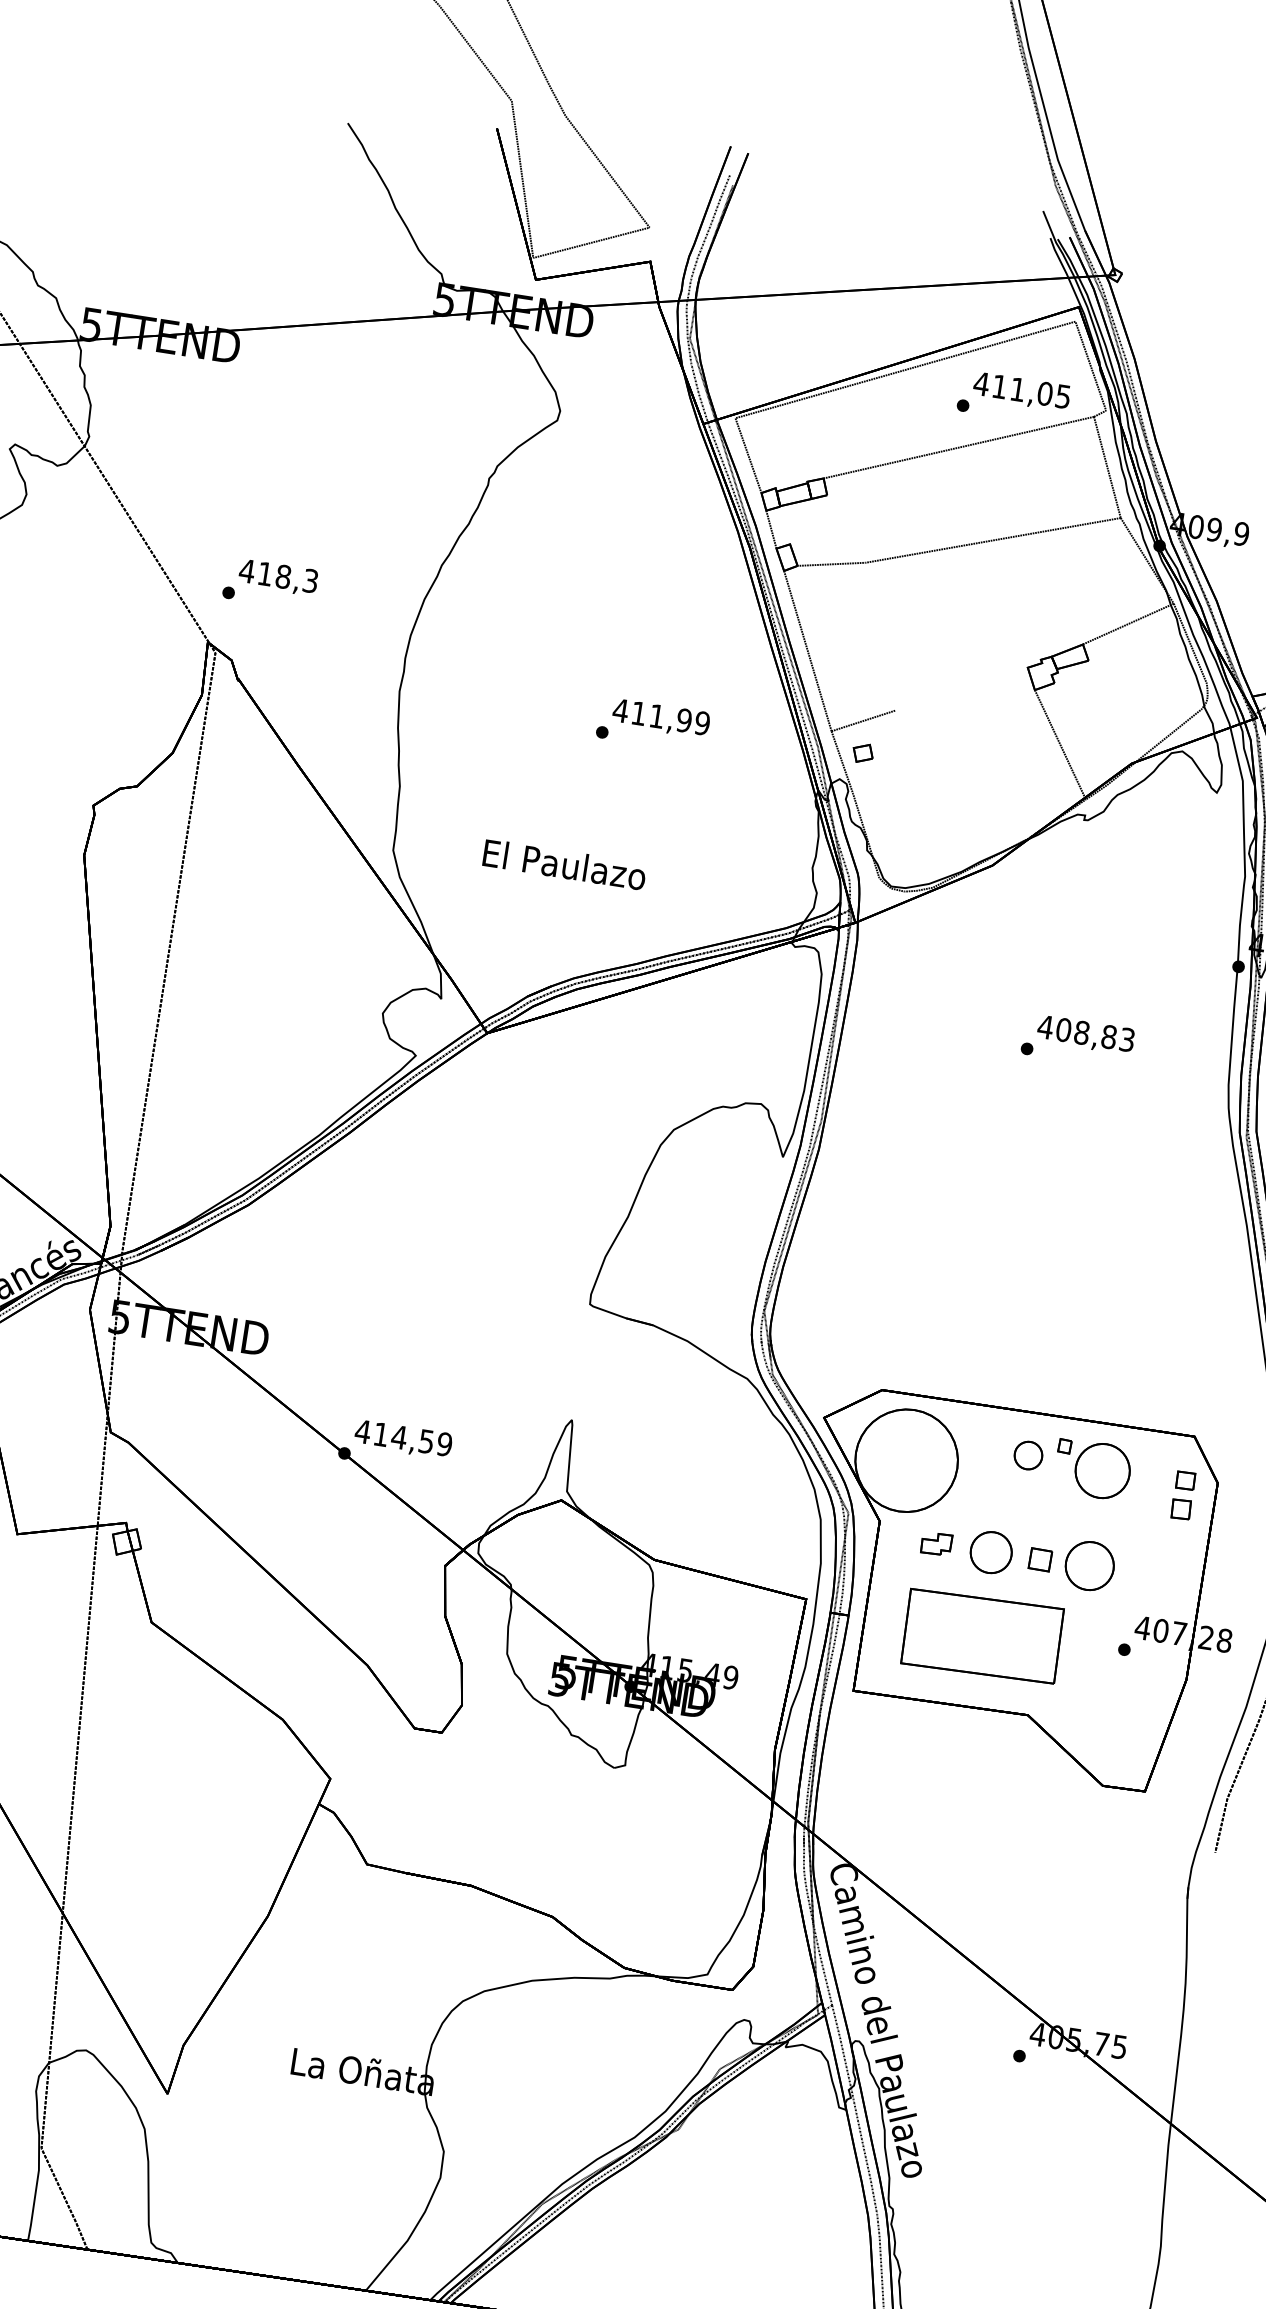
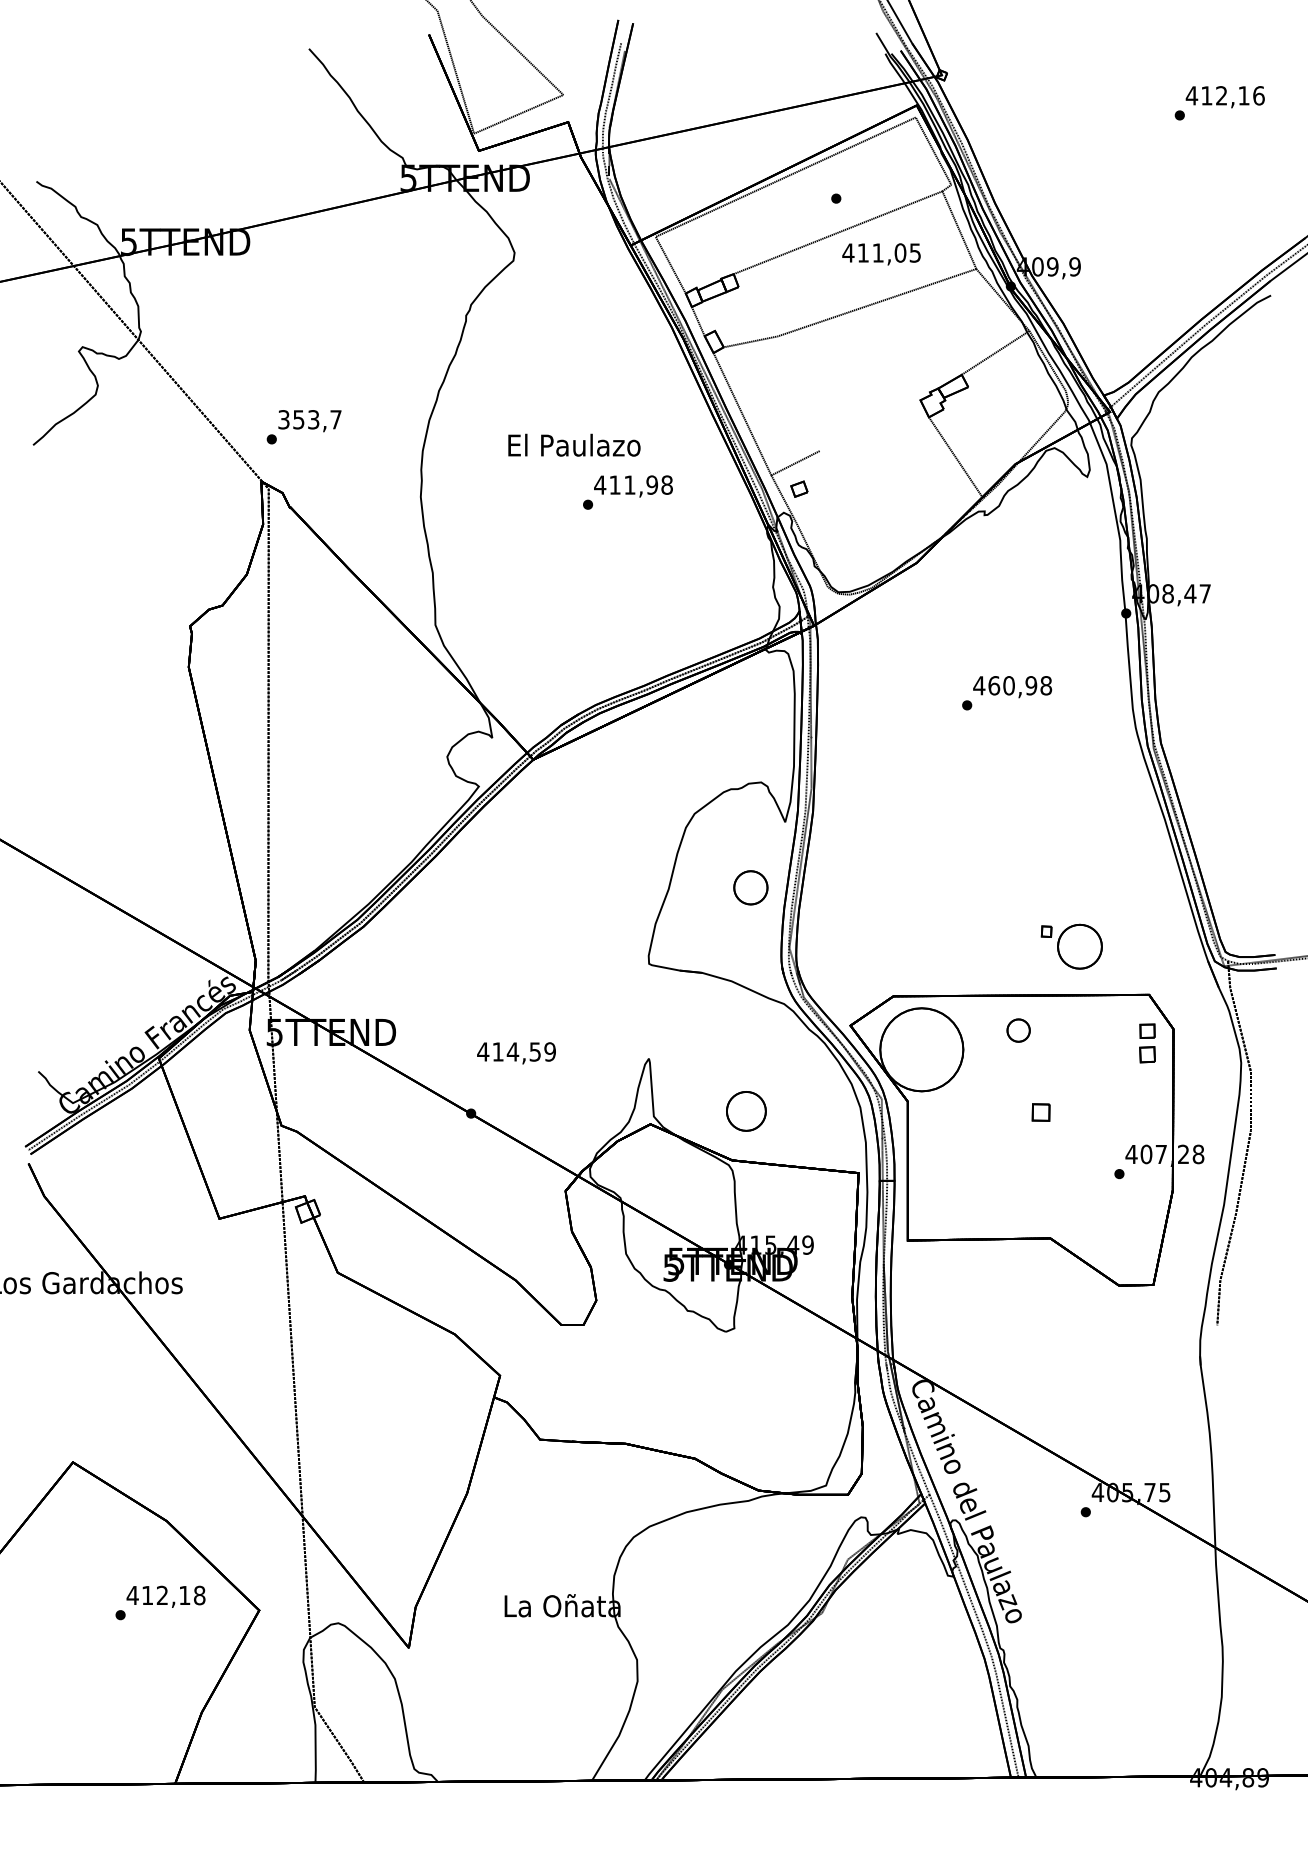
text: (1021, 392) -> (881, 254), moved
text: (278, 575) -> (309, 419), 418,3 -> 353,7
text: (701, 722) -> (666, 484), 411,99 -> 411,98
text: (564, 863) -> (574, 444), moved
text: (1095, 1034) -> (1020, 685), 408,83 -> 460,98
text: (403, 1439) -> (516, 1053), moved
part: (1092, 1469) -> (1071, 946), moved
part: (935, 1543) -> (955, 1112), removed
part: (990, 1552) -> (750, 887), moved
part: (1089, 1566) -> (746, 1111), moved
part: (982, 1635) -> (1004, 1180), removed

